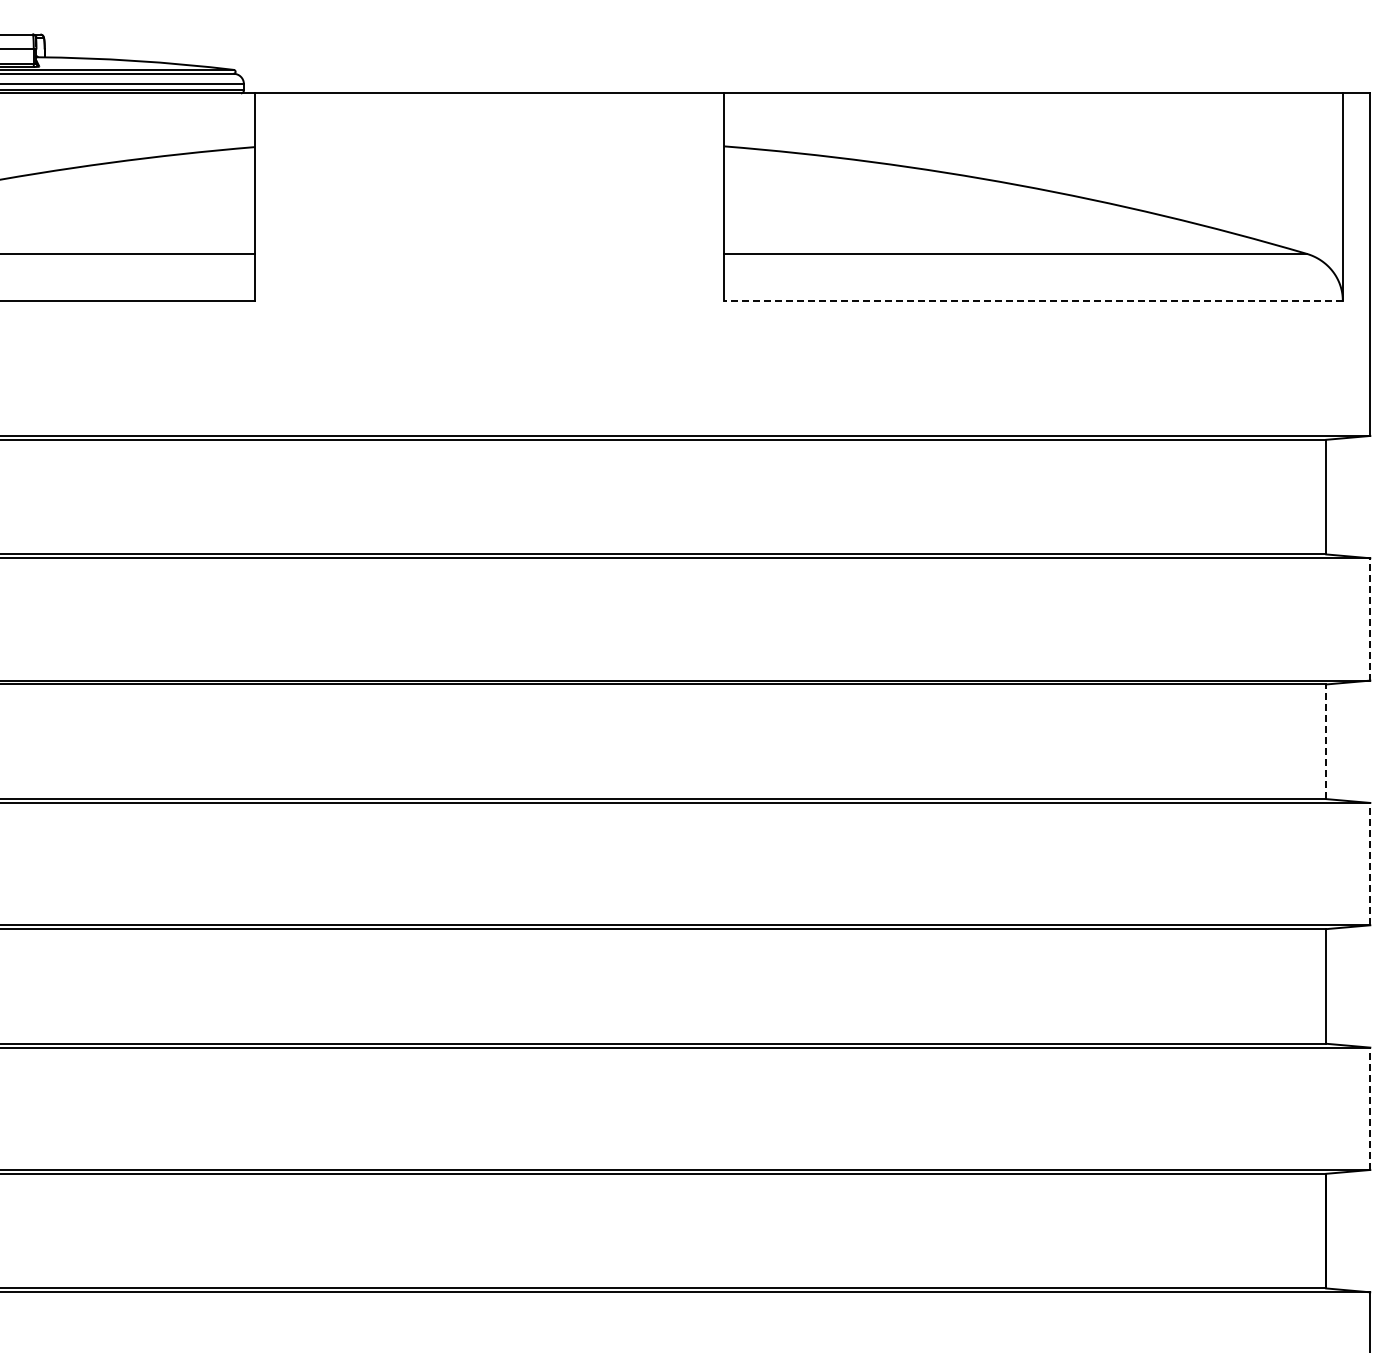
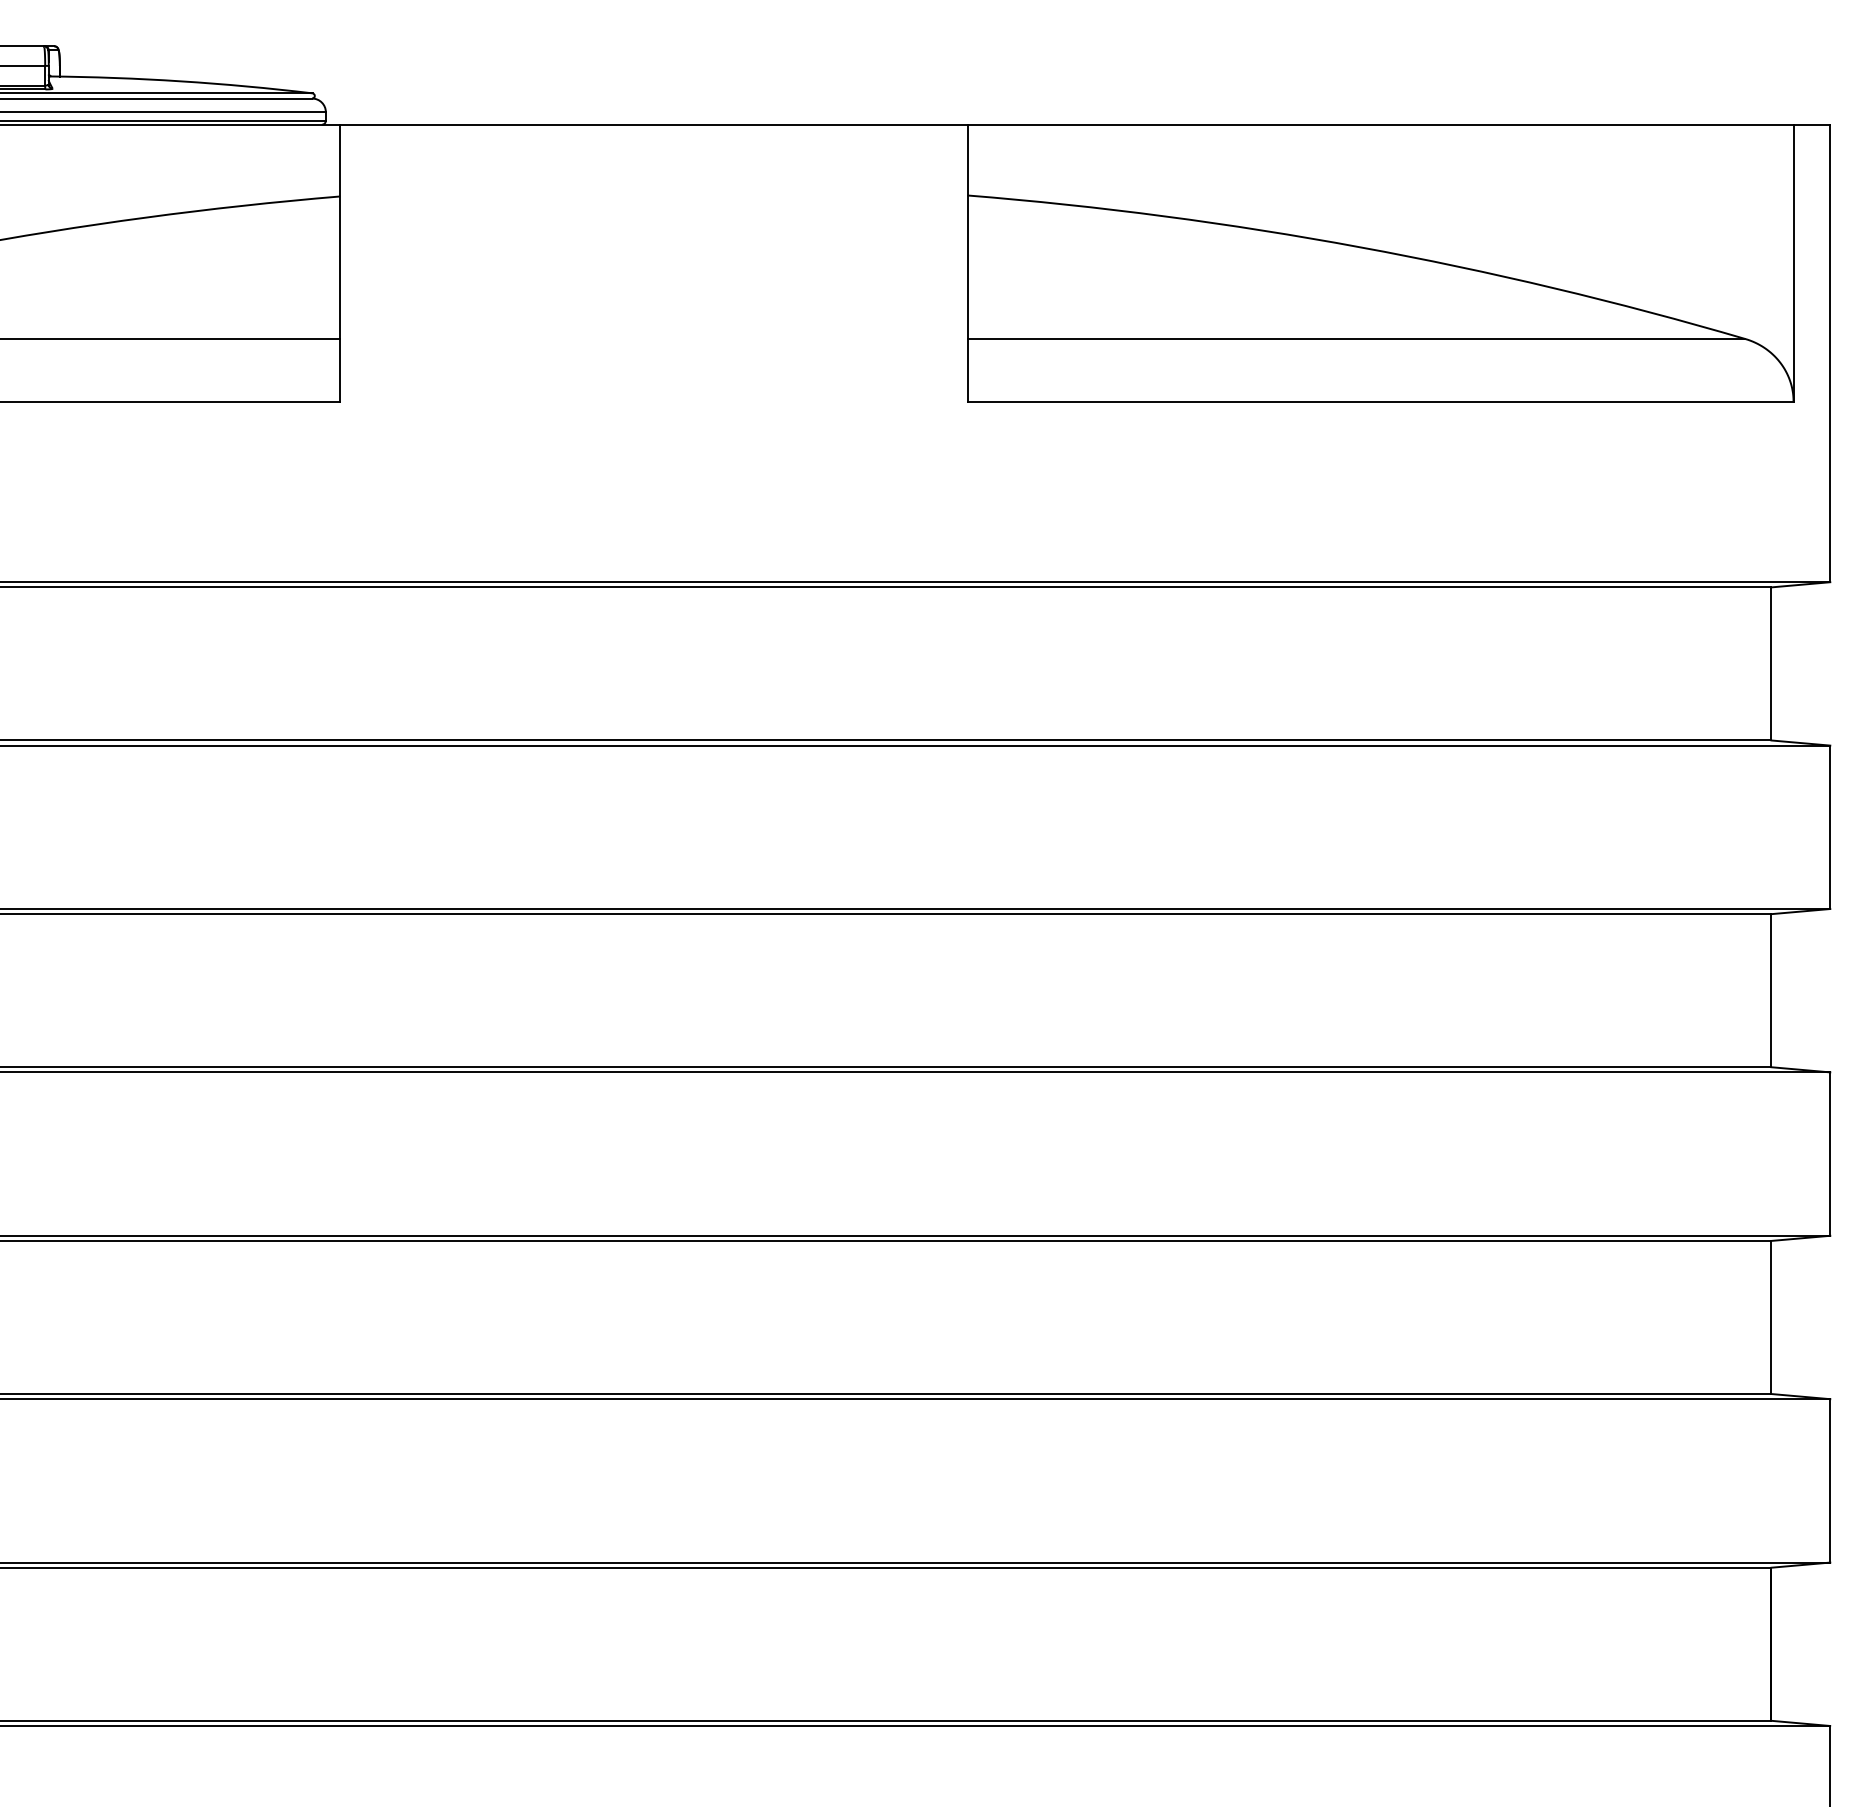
line: (1033, 300) -> (1380, 401), dashed -> solid
line: (1370, 618) -> (1830, 826), dashed -> solid
line: (1326, 741) -> (1771, 990), dashed -> solid
line: (1370, 863) -> (1830, 1153), dashed -> solid
line: (1370, 1108) -> (1830, 1480), dashed -> solid

